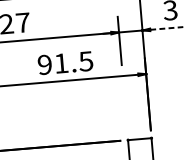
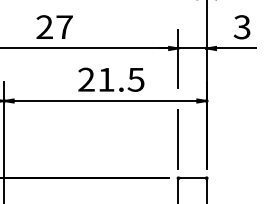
line: (166, 28) -> (235, 48), dashed -> solid
text: (44, 64) -> (86, 79), 91.5 -> 21.5
line: (125, 107) -> (178, 138), added

